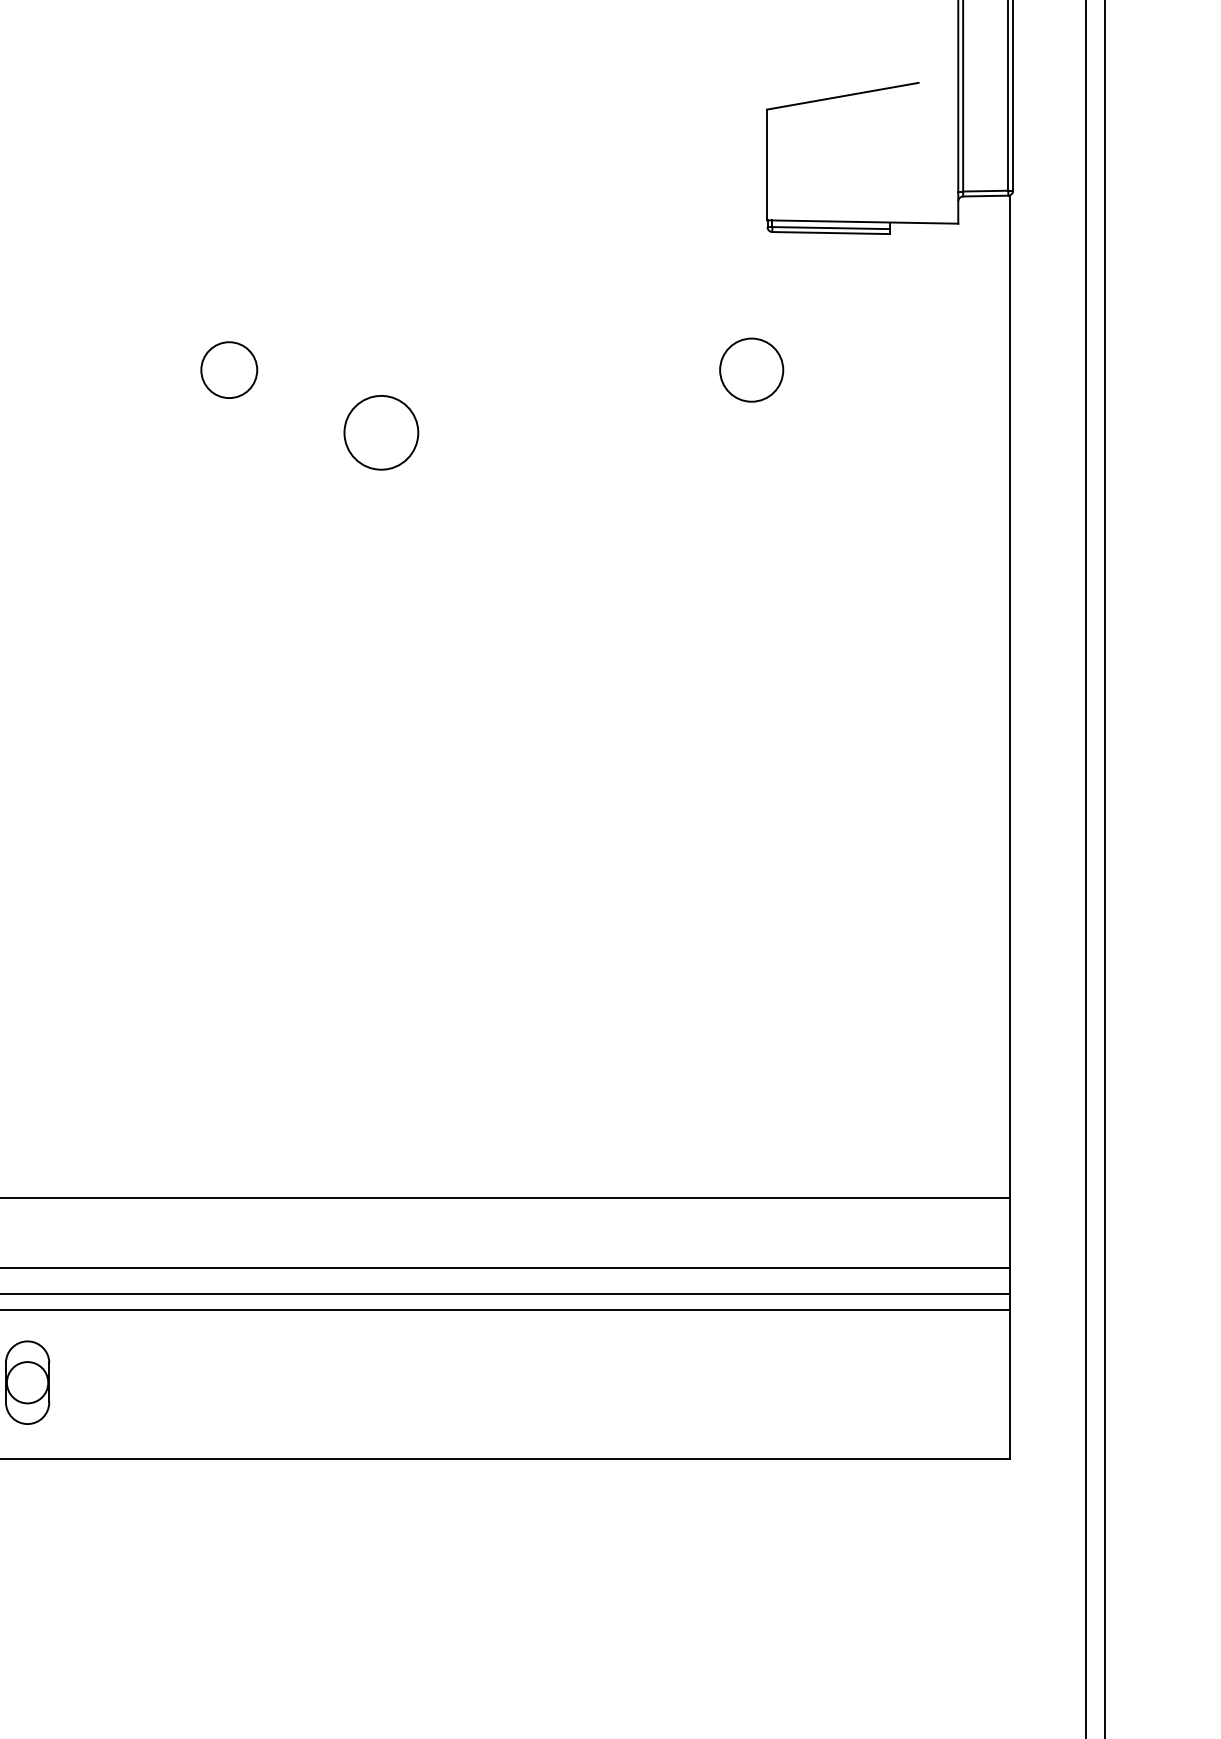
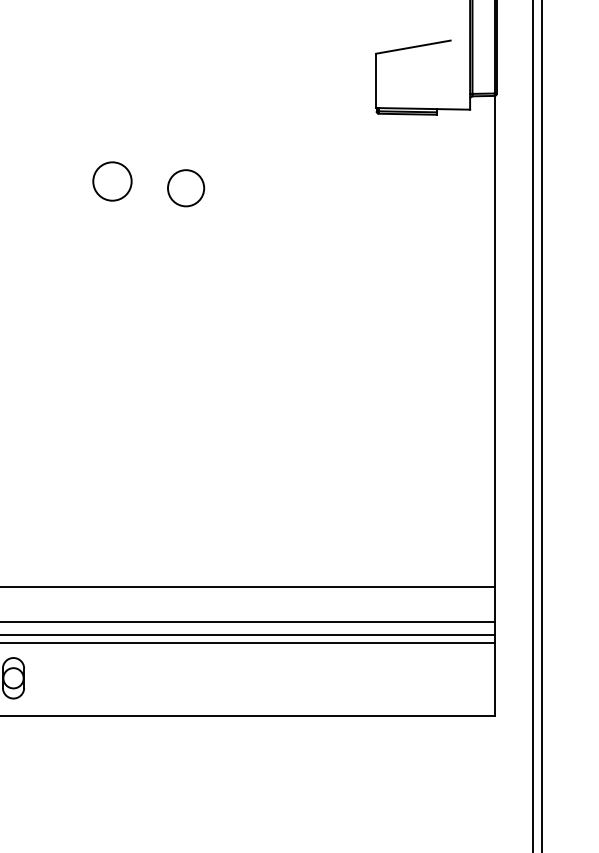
circle: (229, 370) -> (112, 181), size x1.4
circle: (751, 370) -> (368, 181), removed
circle: (382, 433) -> (186, 188), moved

